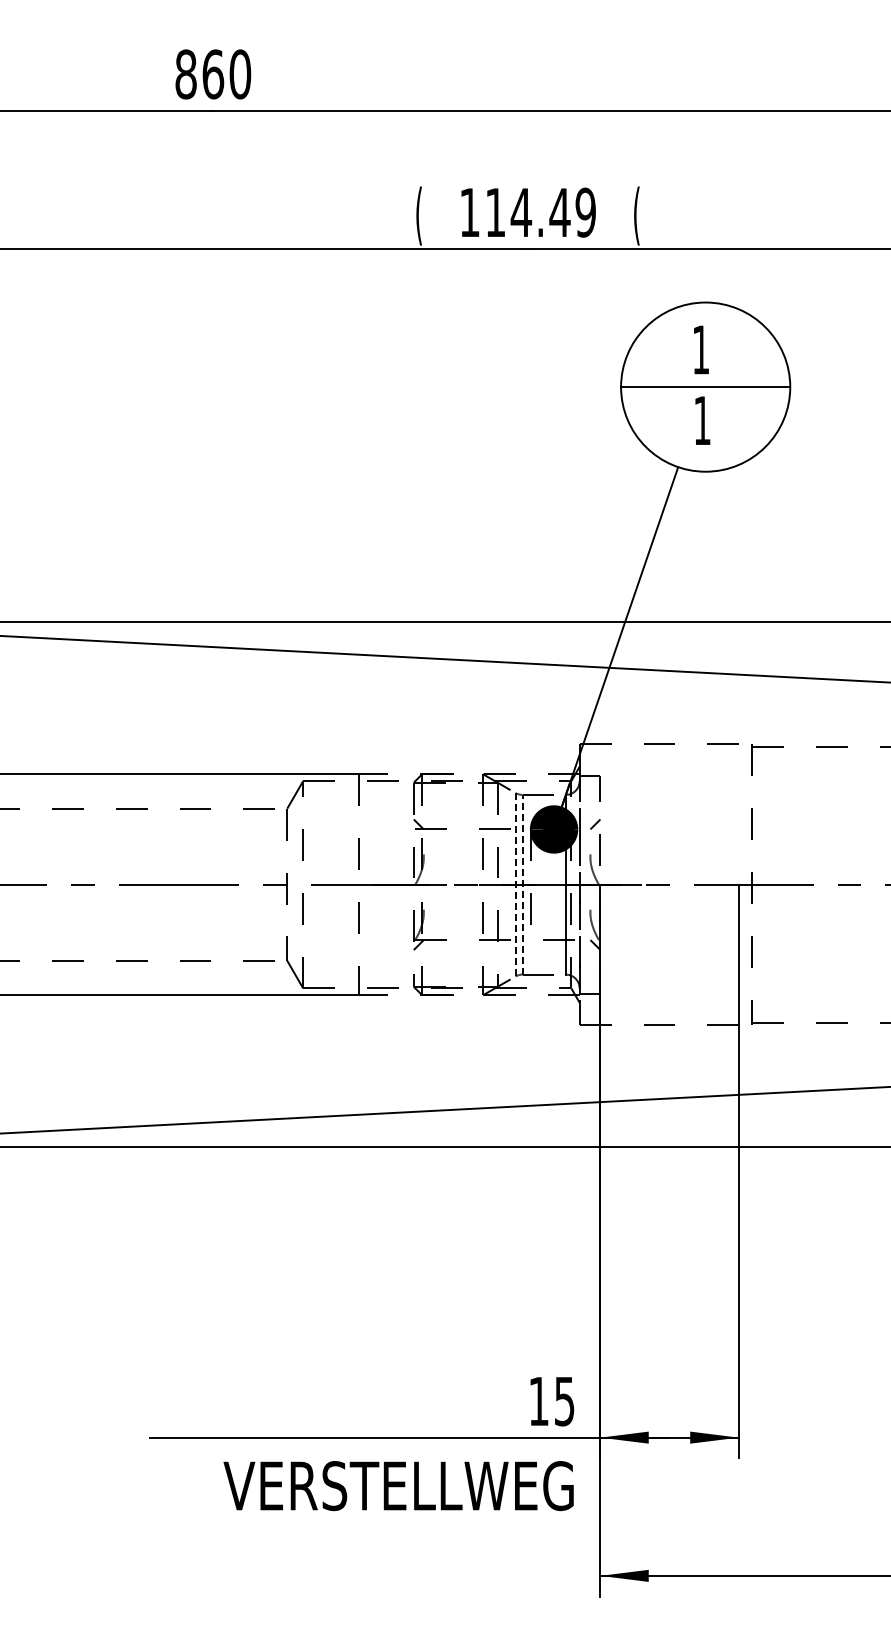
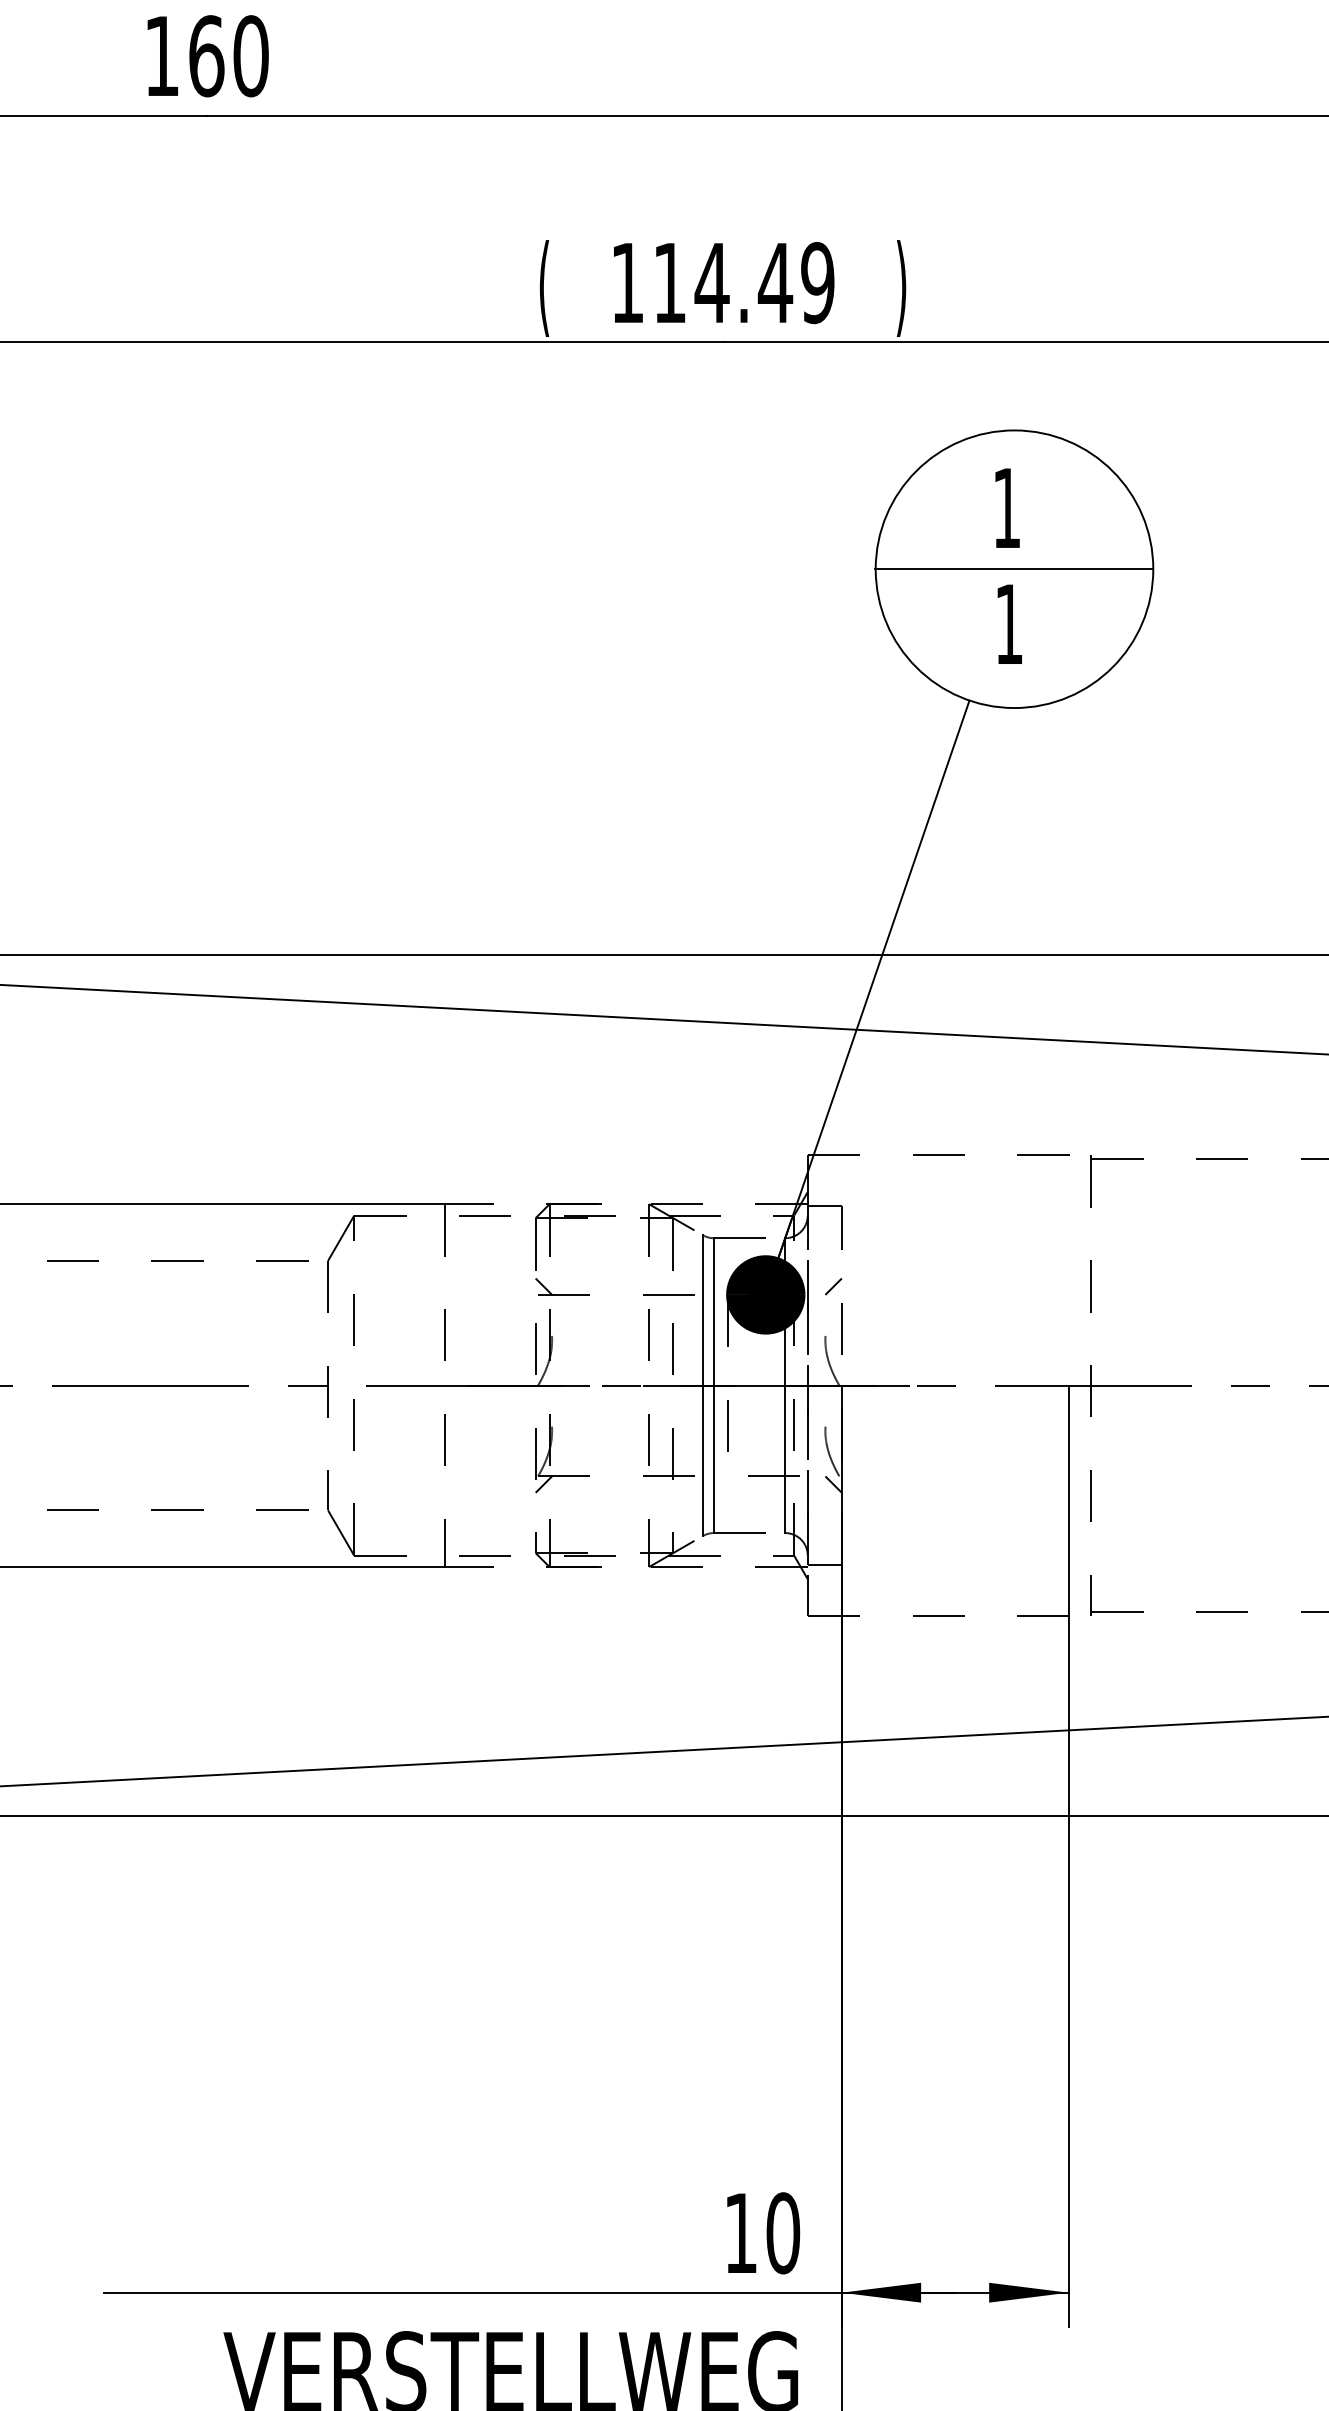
text: (185, 74) -> (161, 56), 860 -> 160
text: (636, 215) -> (901, 287), ( -> )
line: (515, 884) -> (702, 1385), dashed -> solid
line: (522, 884) -> (713, 1385), dashed -> solid
text: (564, 1401) -> (782, 2233), 15 -> 10

